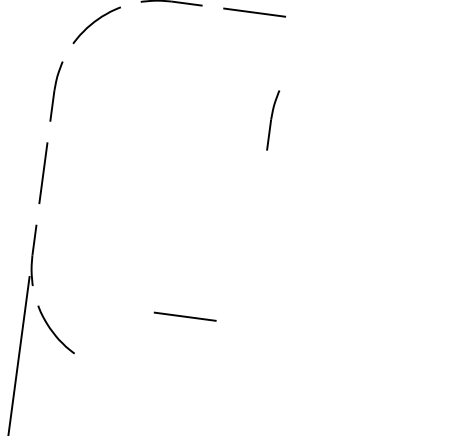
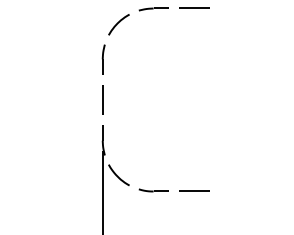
part: (272, 120) -> (210, 59), removed
line: (184, 314) -> (194, 190), moved
part: (121, 370) -> (153, 190), added

